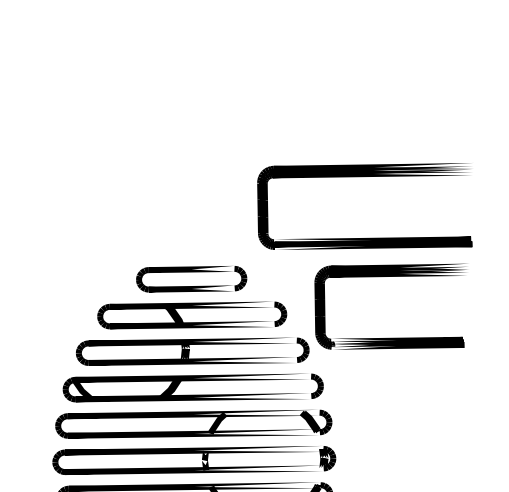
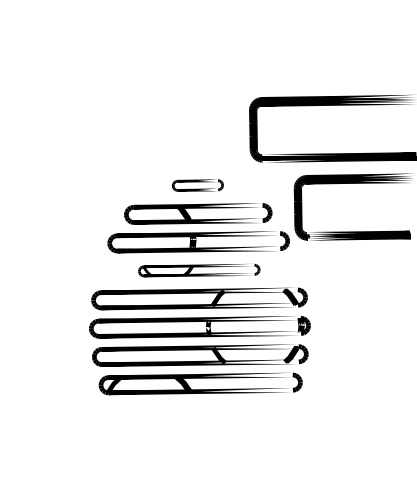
part: (191, 279) -> (197, 185), size x0.6
part: (193, 387) -> (199, 270), size x0.6

